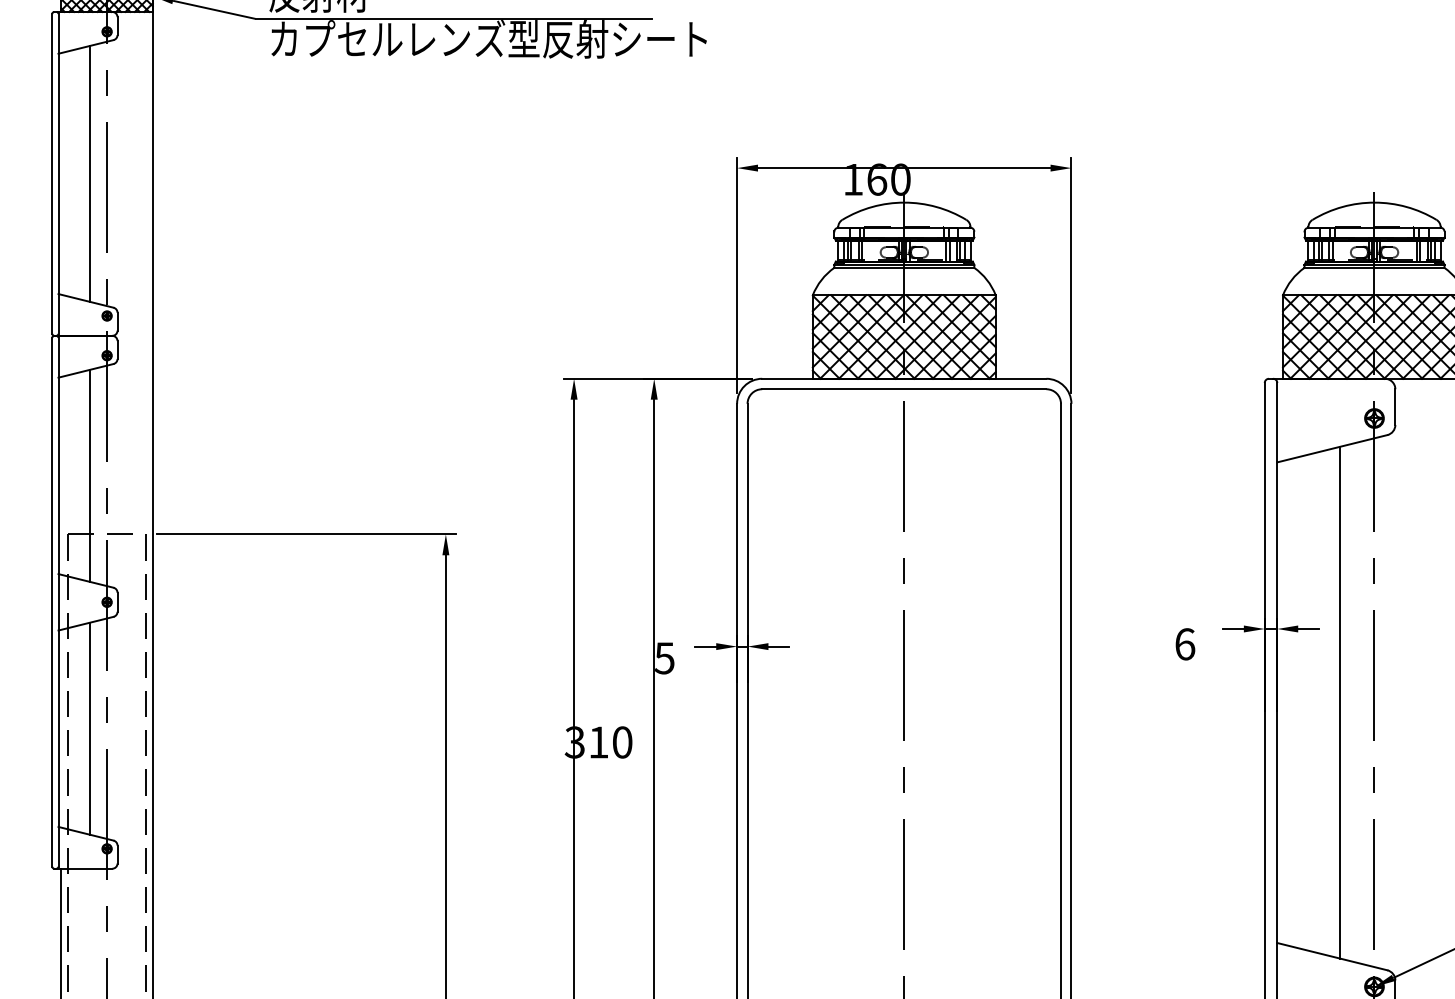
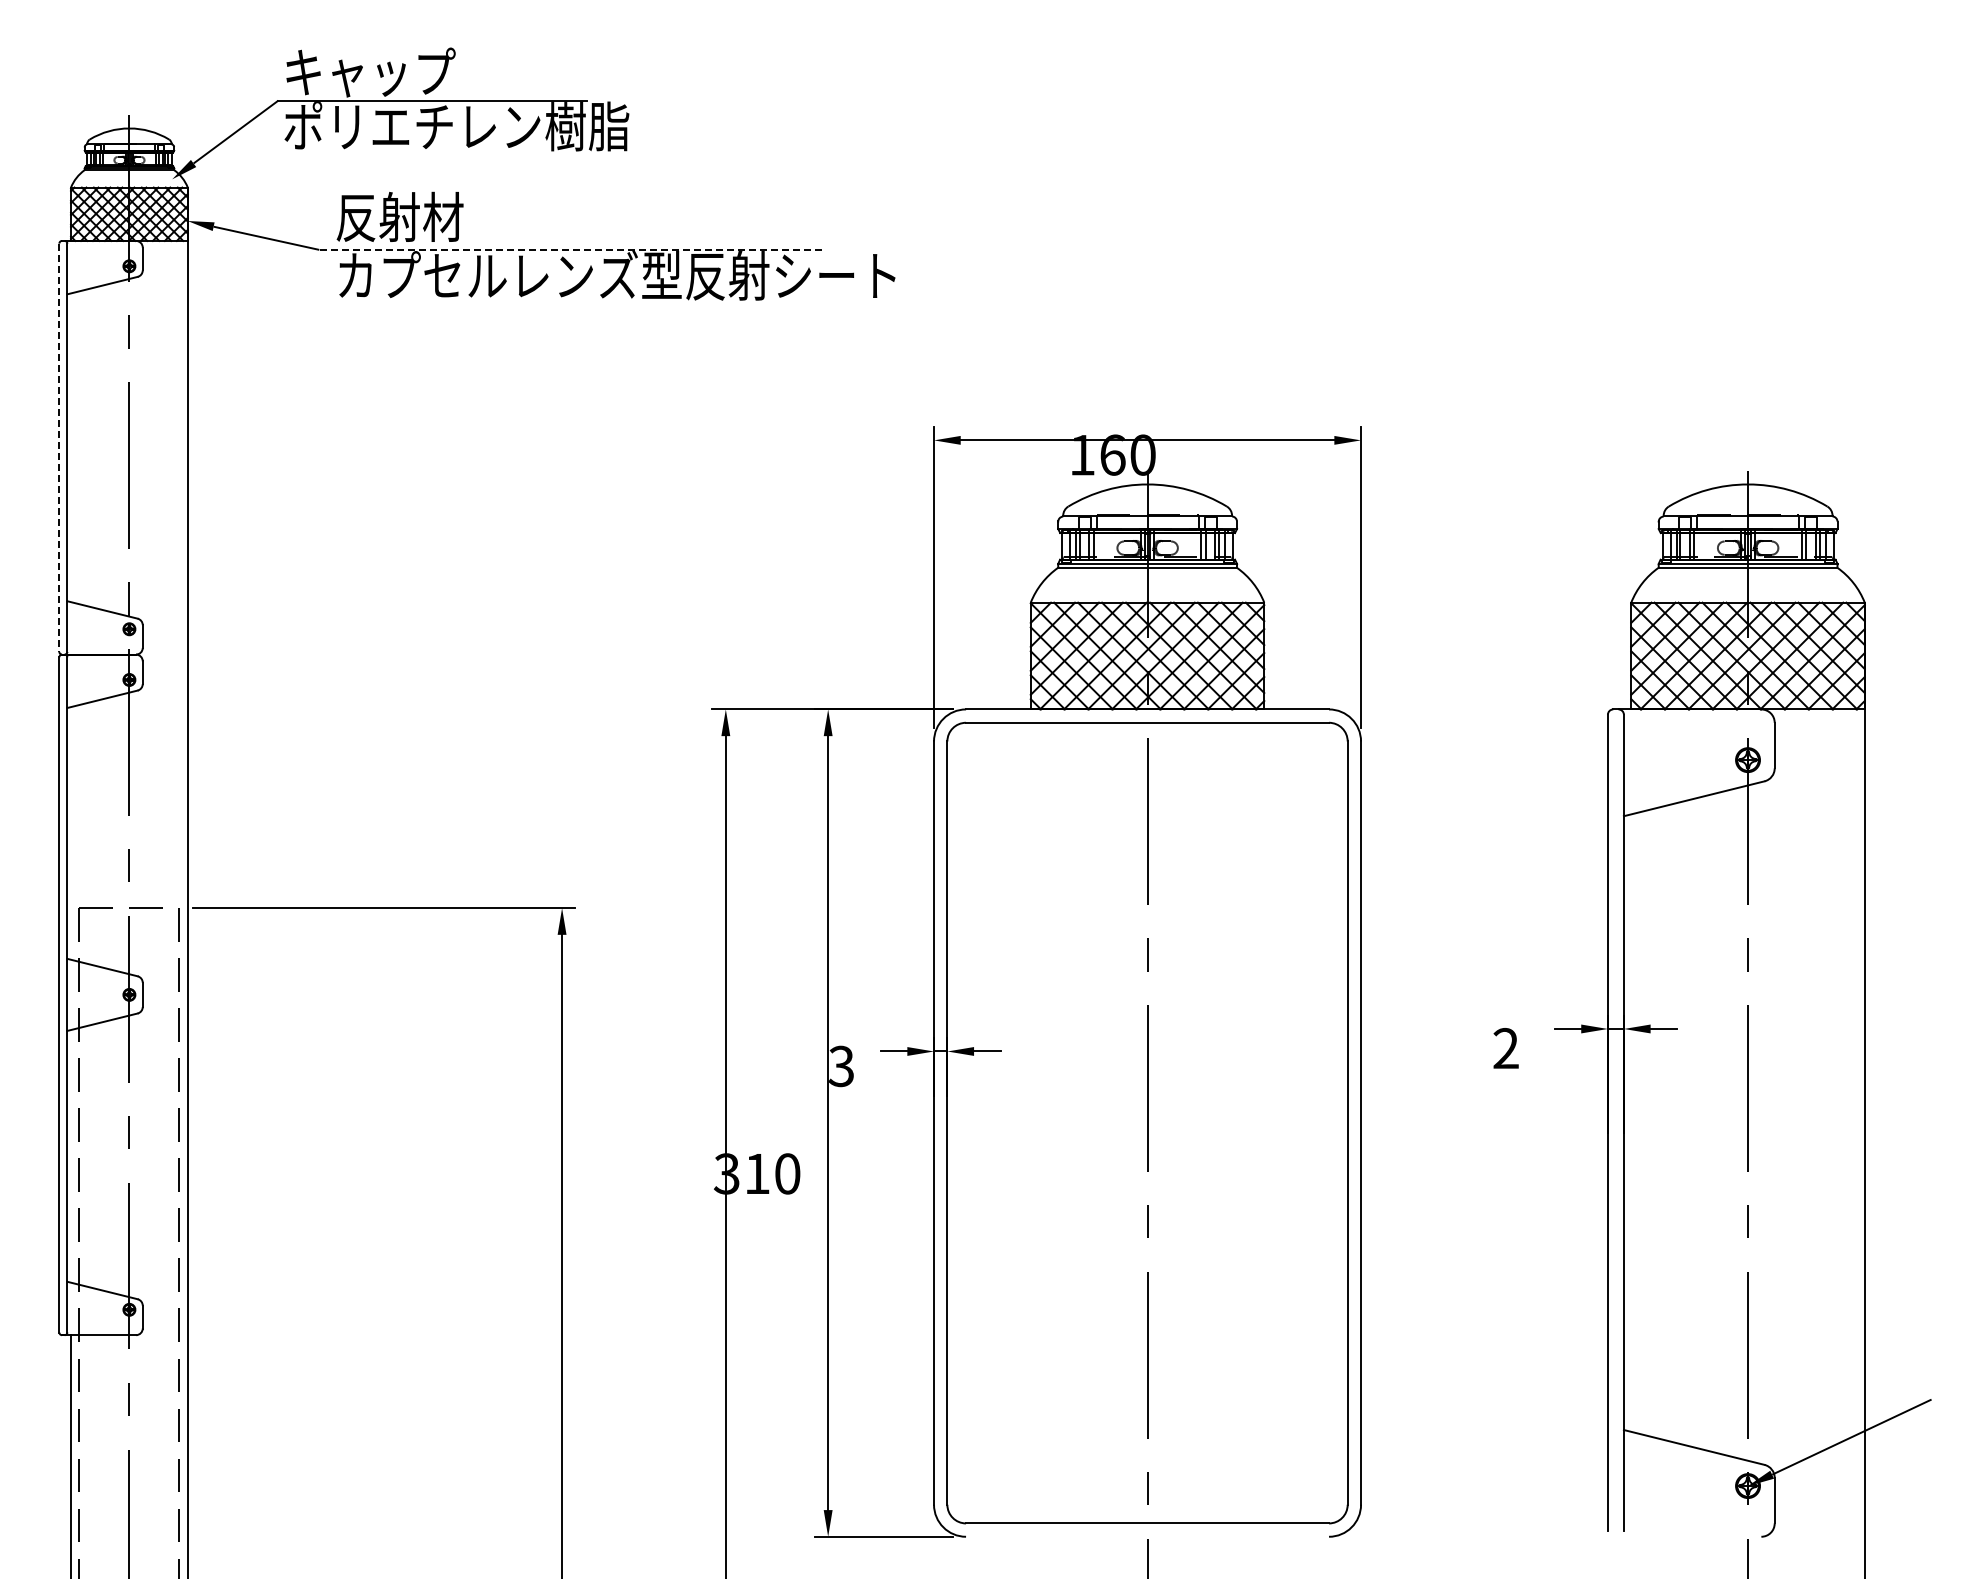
line: (454, 18) -> (572, 249), solid -> dashed
line: (89, 173) -> (107, 447), removed
line: (52, 174) -> (59, 448), solid -> dashed
line: (89, 475) -> (107, 833), removed
text: (1185, 644) -> (1506, 1048), 6 -> 2
text: (664, 657) -> (841, 1065), 5 -> 3
line: (1339, 702) -> (1703, 1122), removed
line: (89, 728) -> (107, 1156), removed

